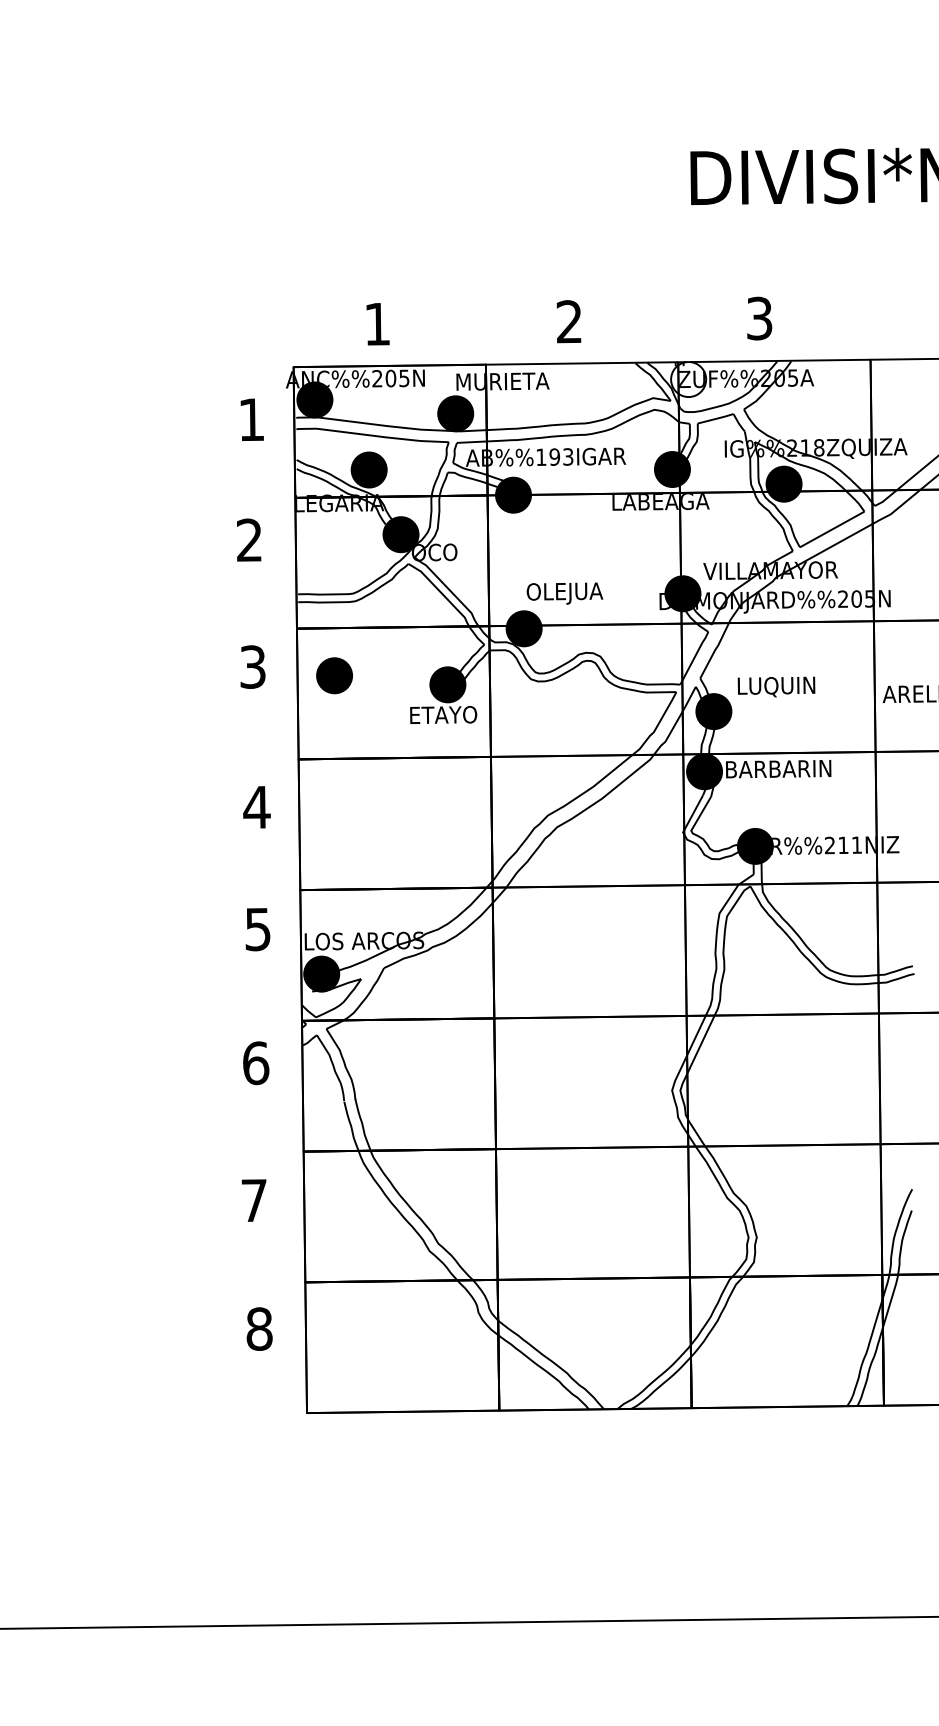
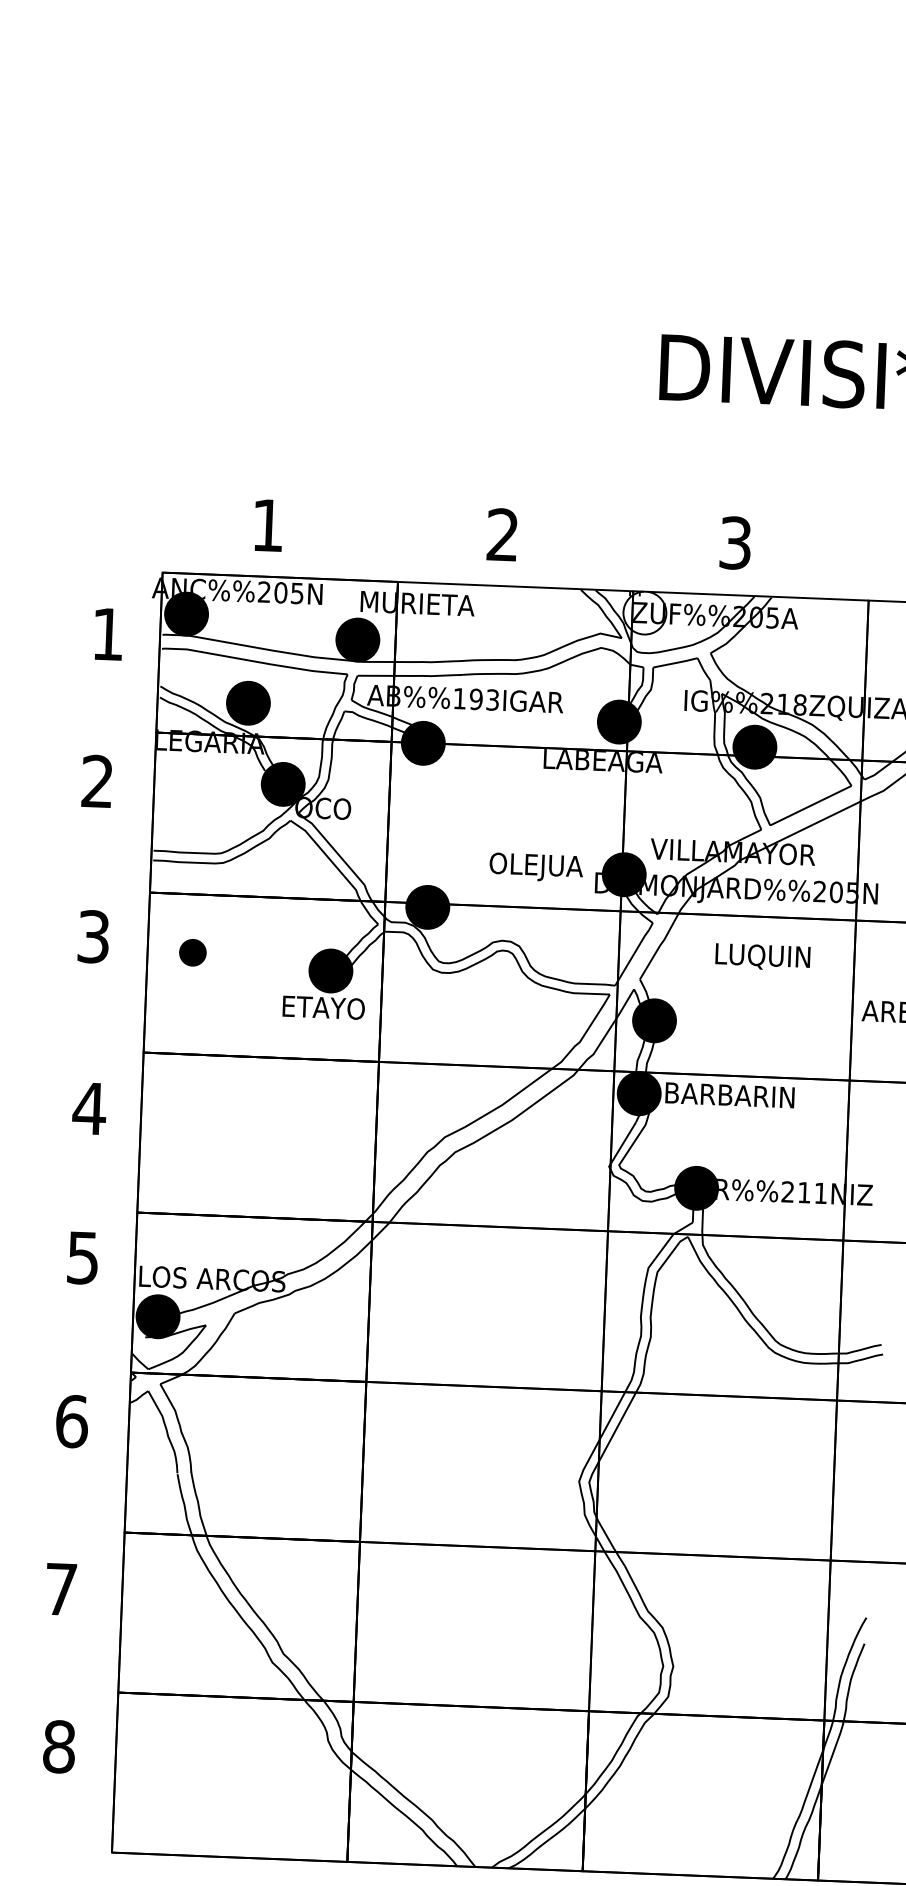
text: (564, 593) -> (535, 867), moved
part: (334, 675) -> (192, 952), size x0.6
text: (776, 686) -> (762, 956), moved

